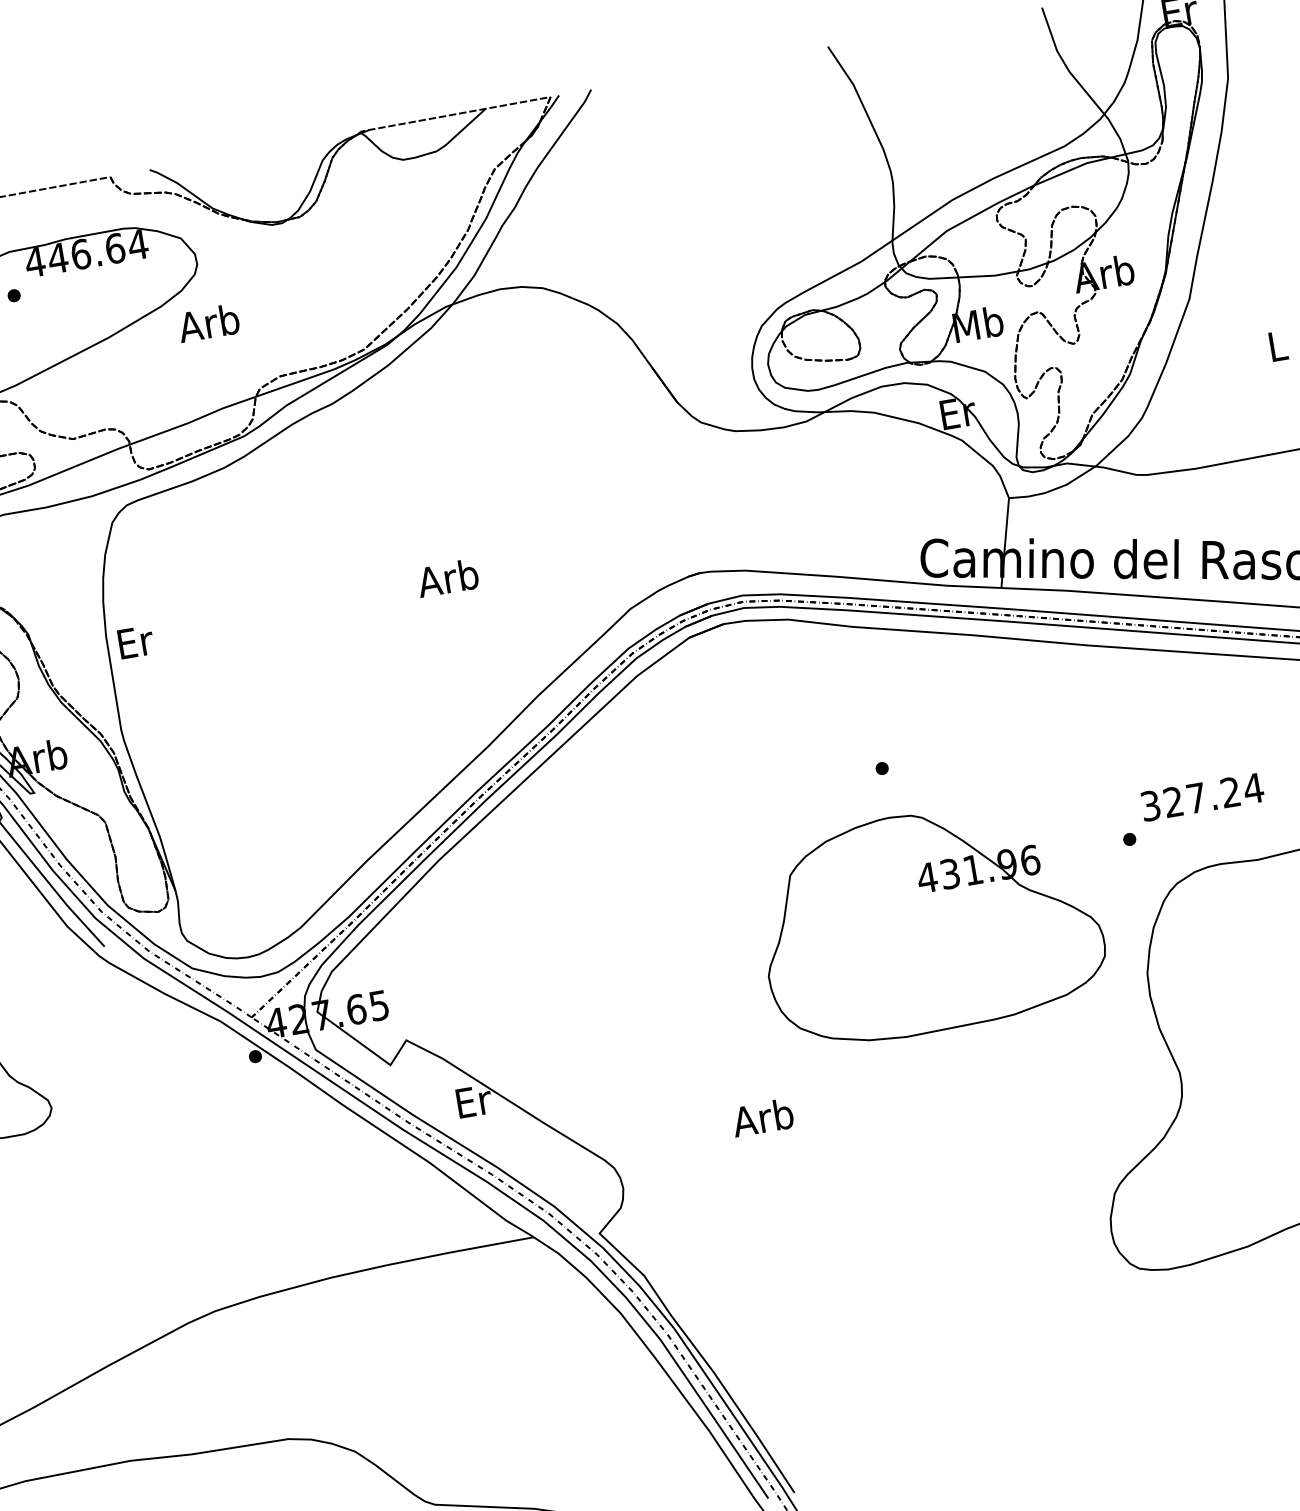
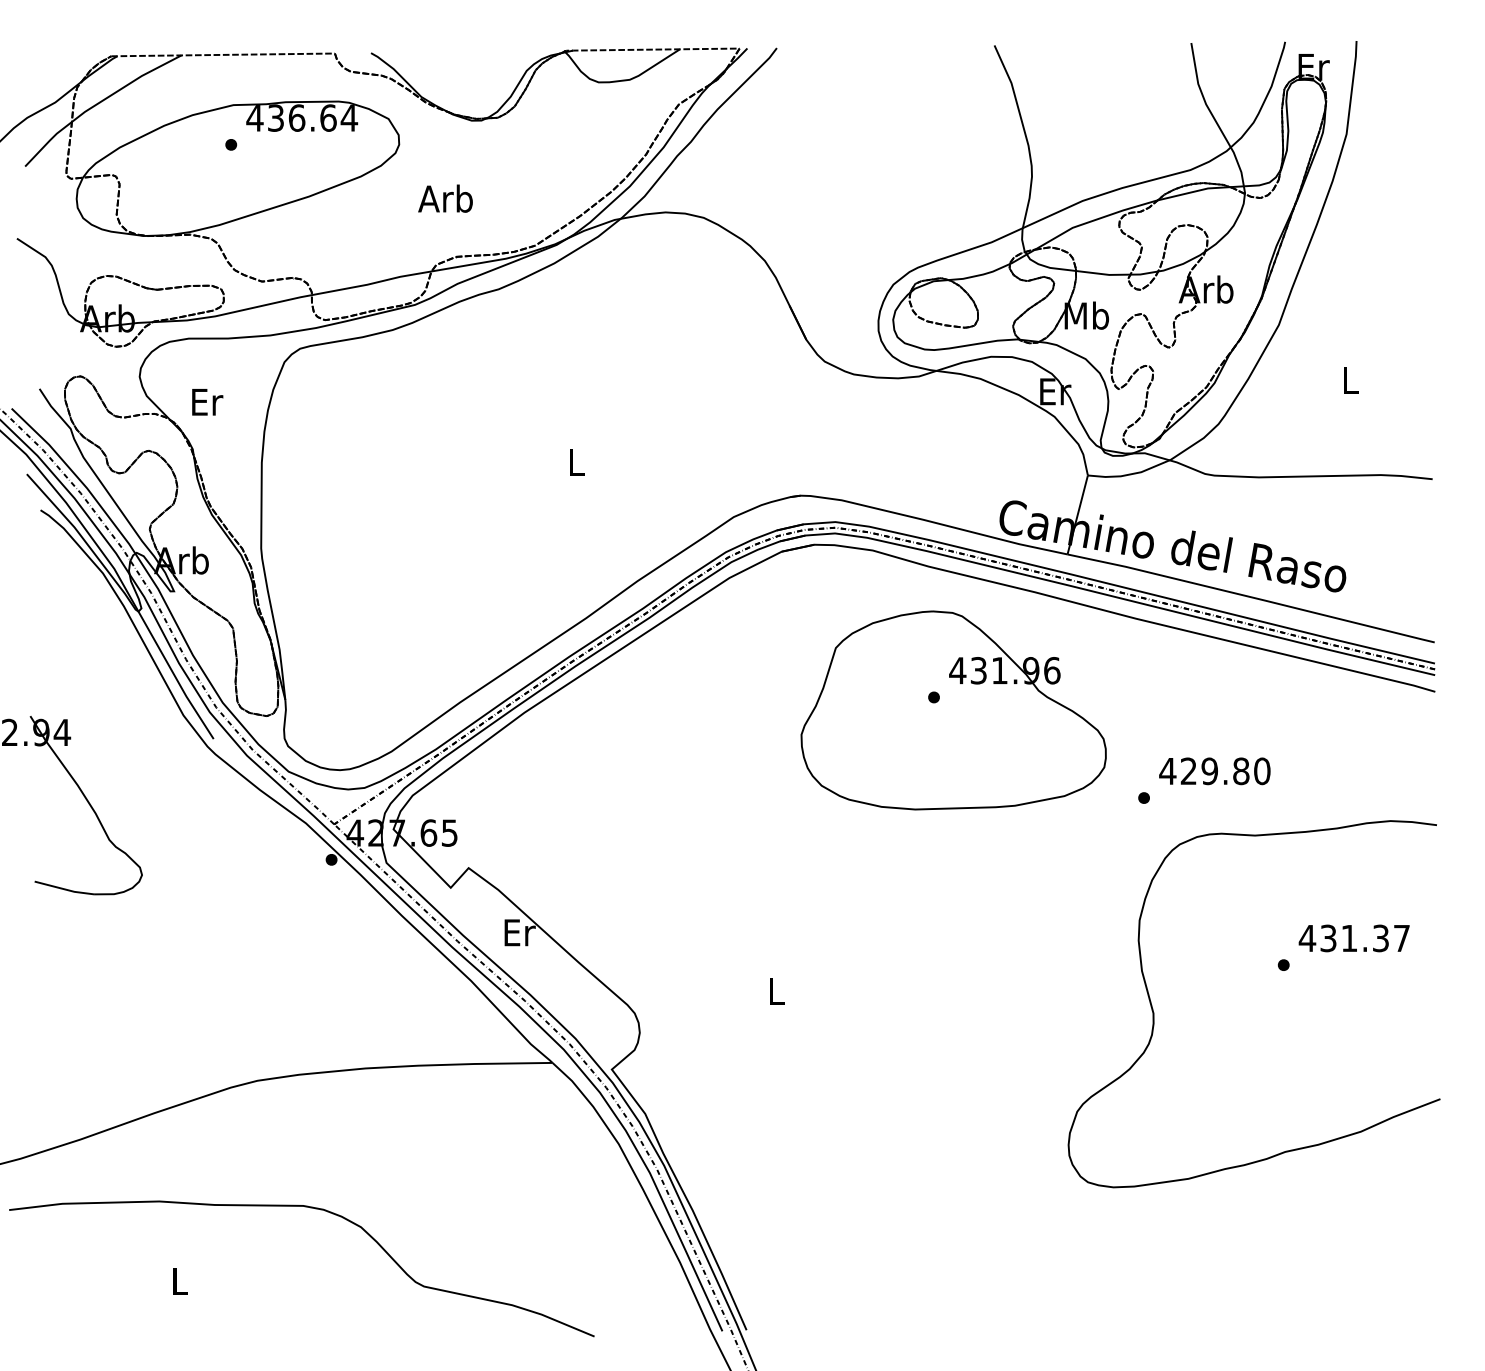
text: (57, 257) -> (275, 117), 446.64 -> 436.64
text: (208, 322) -> (445, 198), moved
text: (448, 578) -> (575, 462), Arb -> L
text: (135, 642) -> (207, 402), moved
text: (1201, 797) -> (1214, 771), 327.24 -> 429.80
part: (929, 921) -> (953, 710), moved
text: (762, 1117) -> (774, 990), Arb -> L

